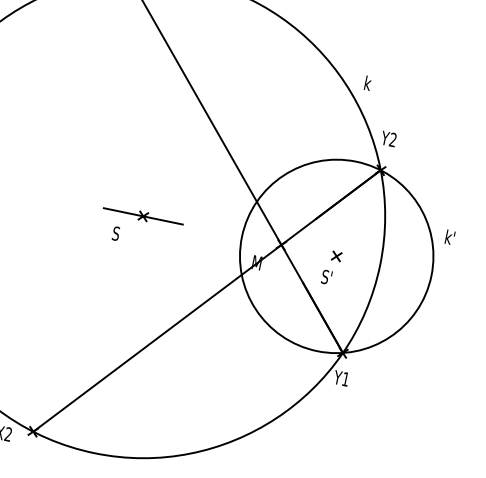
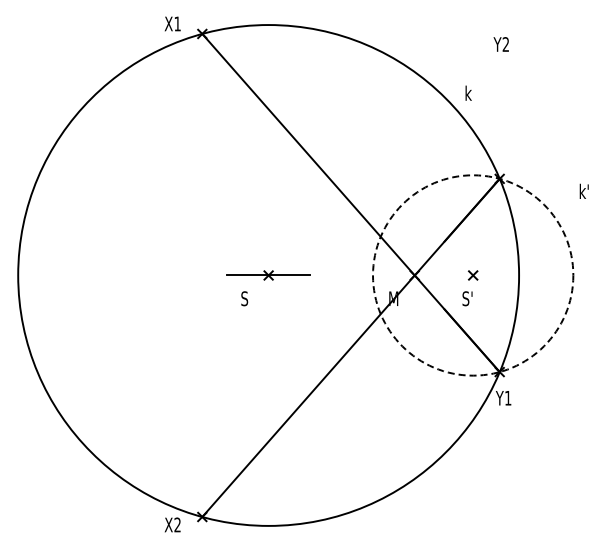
text: (387, 138) -> (500, 44), moved
text: (449, 236) -> (583, 190), moved
circle: (337, 256) -> (473, 275), solid -> dashed

